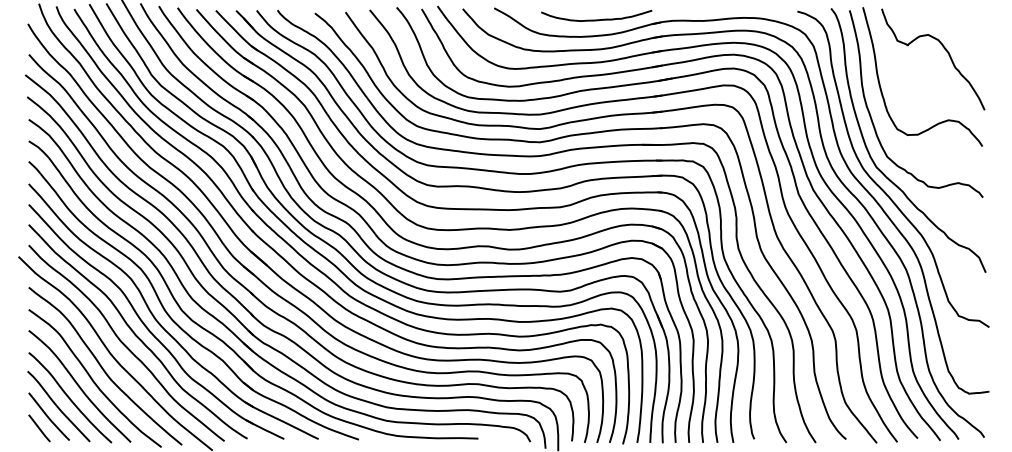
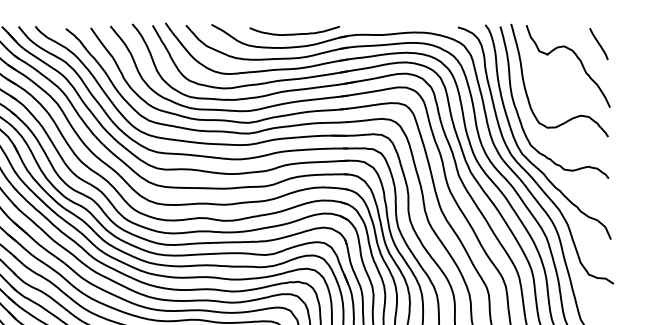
line: (970, 31) -> (598, 43), added

